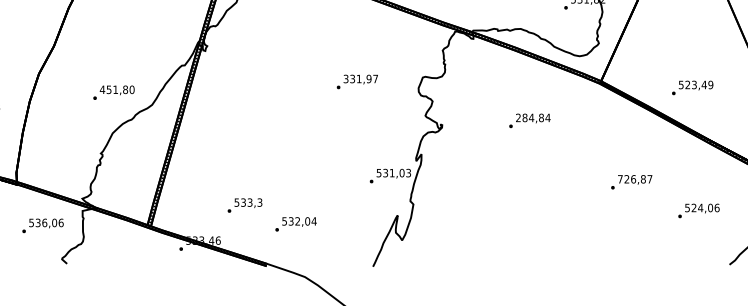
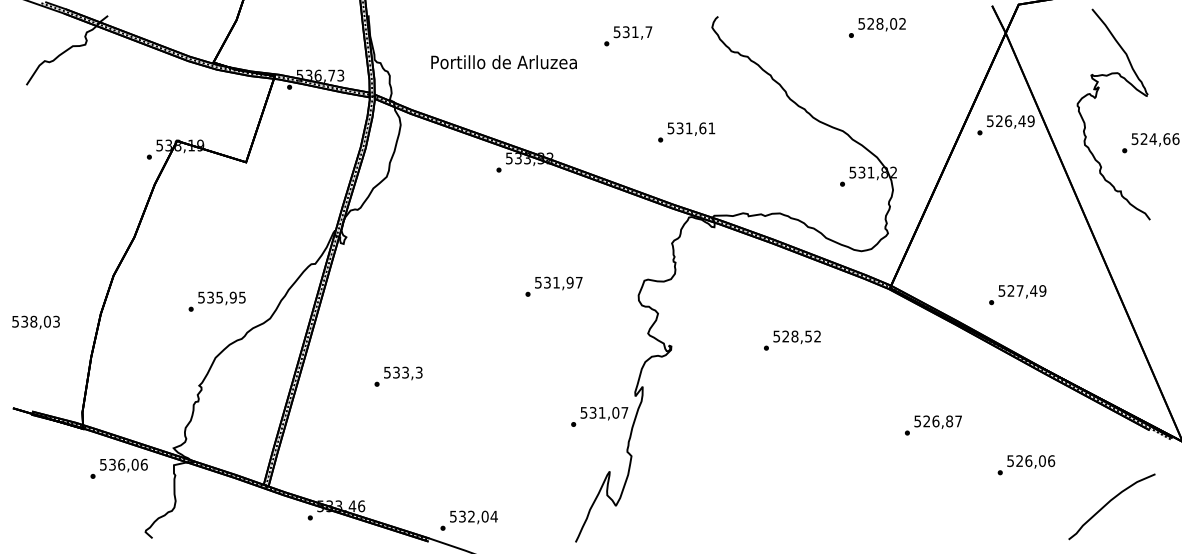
text: (346, 78) -> (538, 281), 331,97 -> 531,97
text: (693, 84) -> (1019, 290), 523,49 -> 527,49
text: (117, 89) -> (221, 297), 451,80 -> 535,95
text: (533, 117) -> (797, 336), 284,84 -> 528,52
text: (408, 172) -> (624, 412), 531,03 -> 531,07
text: (620, 179) -> (917, 421), 726,87 -> 526,87
text: (244, 205) -> (398, 376), moved
text: (700, 207) -> (1028, 460), 524,06 -> 526,06
text: (295, 224) -> (468, 520), moved
text: (42, 225) -> (118, 468), moved

